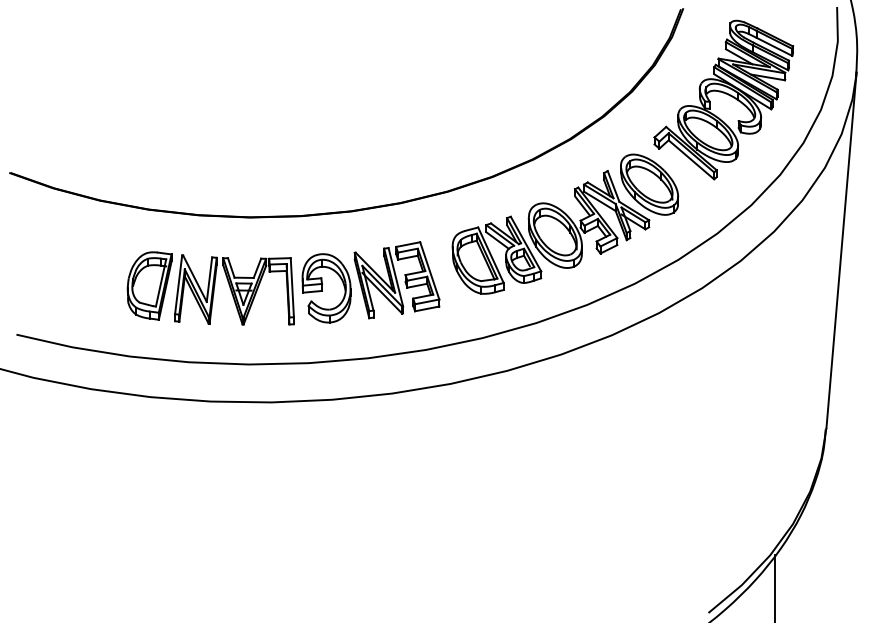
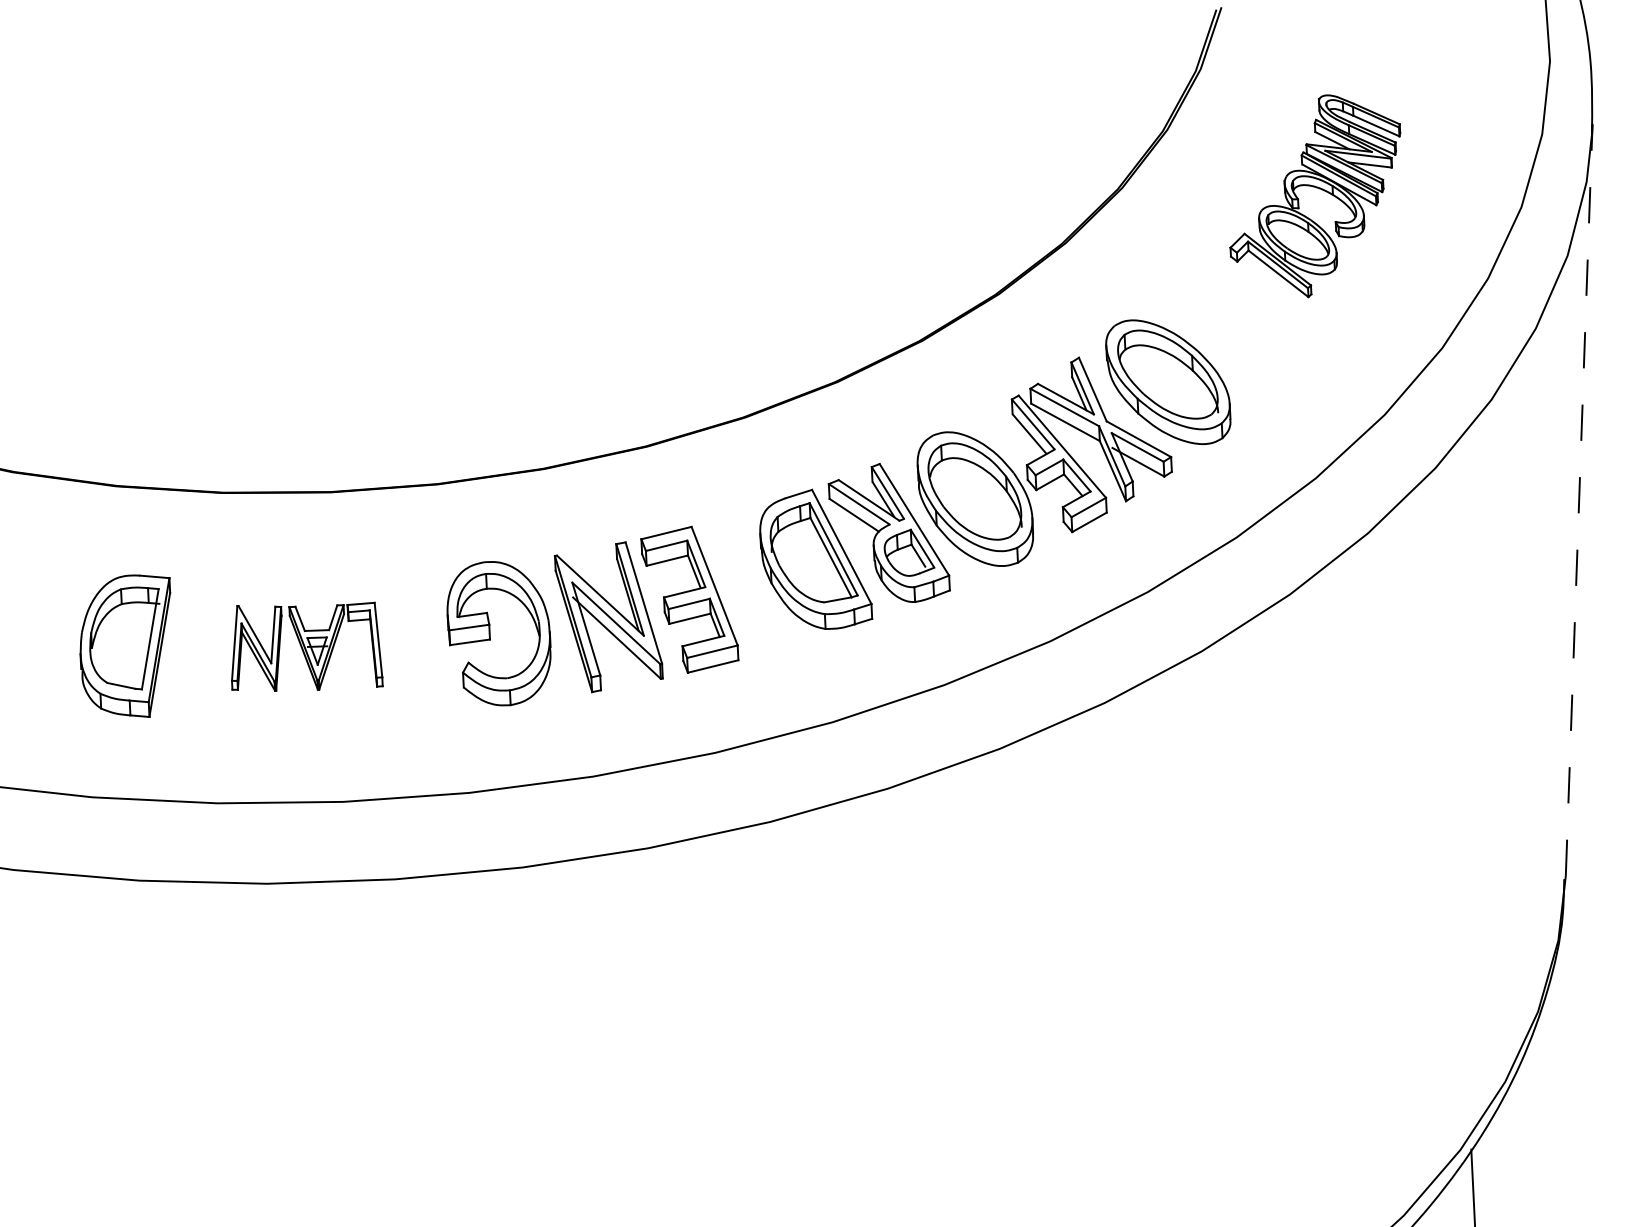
part: (723, 99) -> (1315, 195), size x0.6
line: (841, 249) -> (1579, 498), solid -> dashed
part: (234, 289) -> (305, 645), size x0.6

